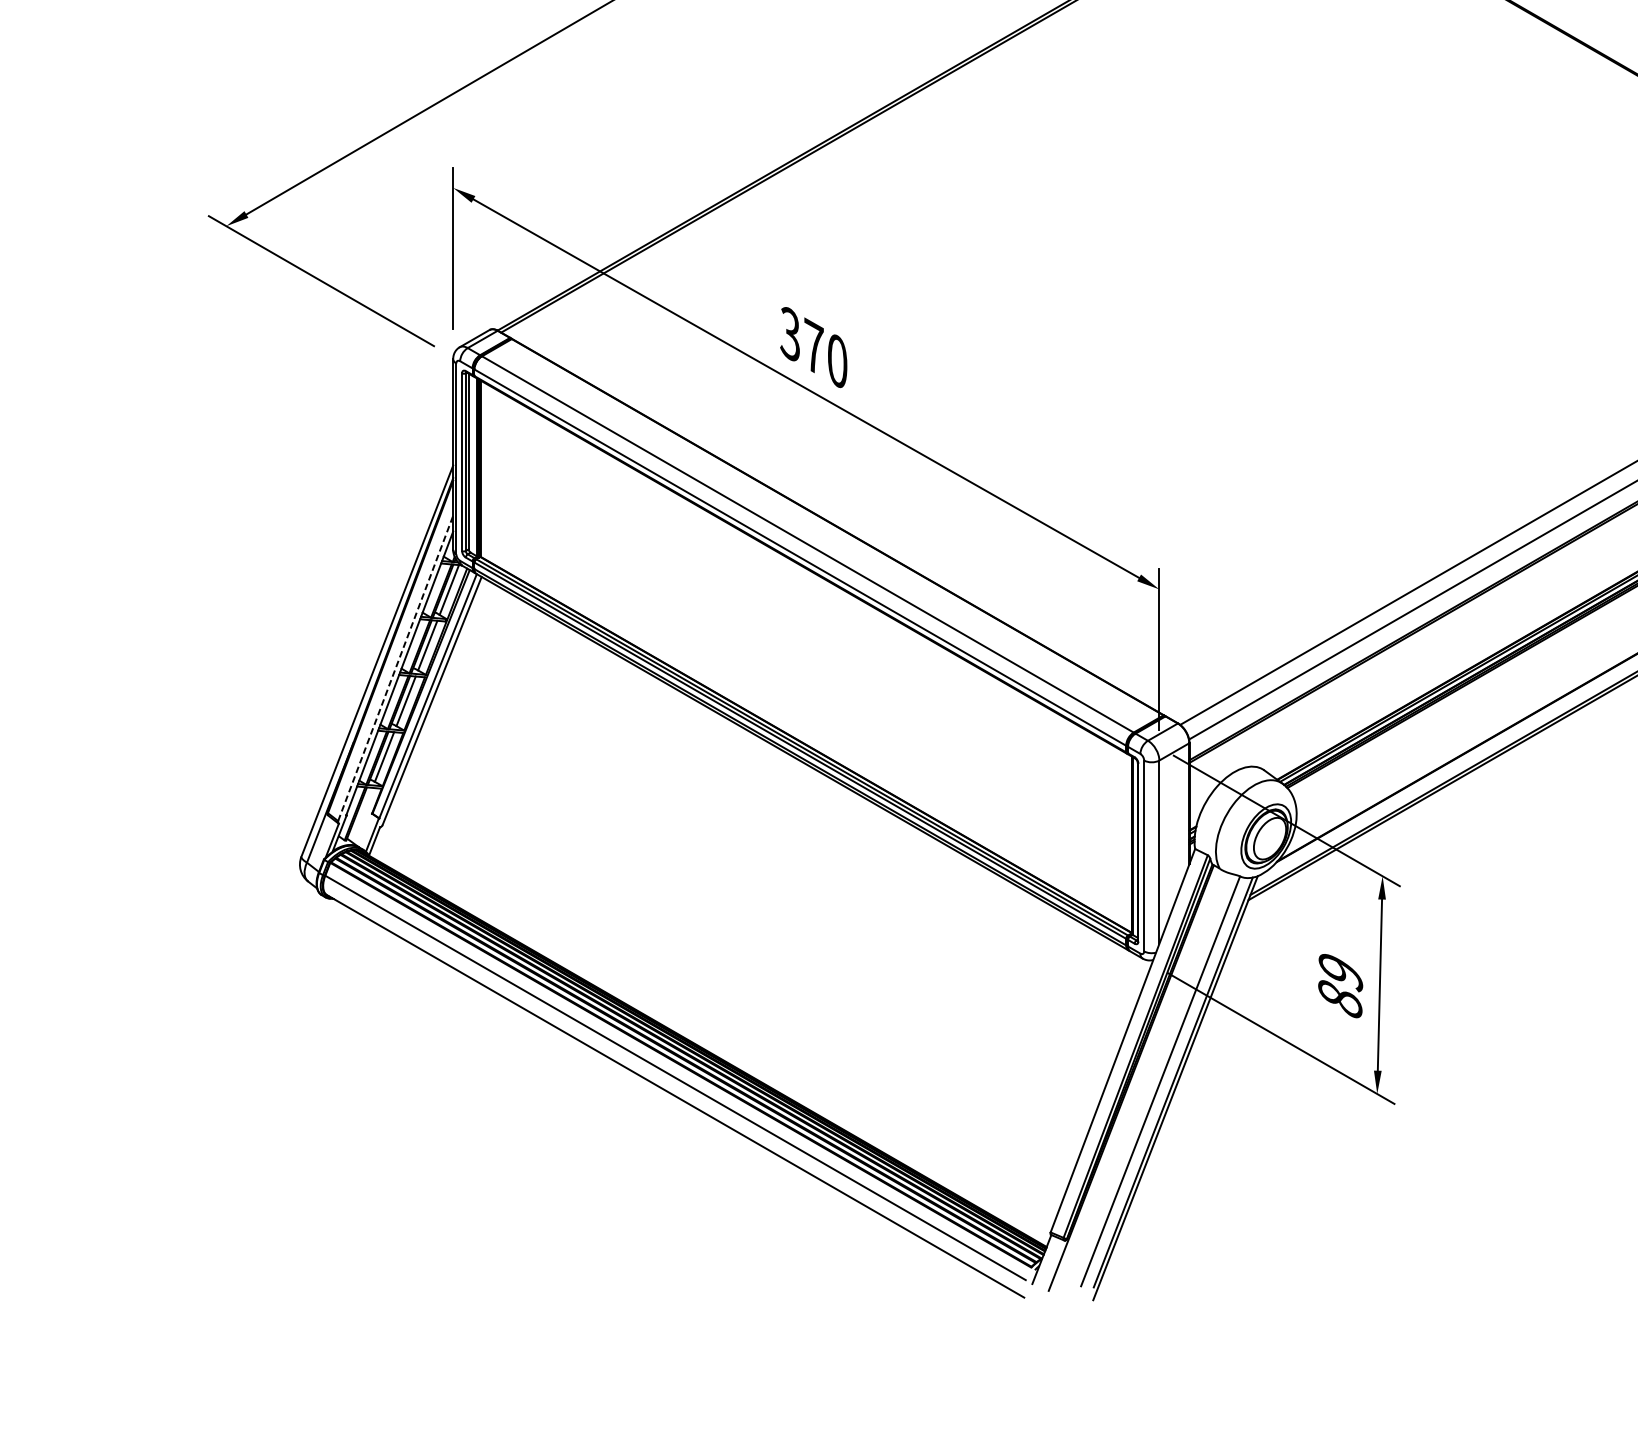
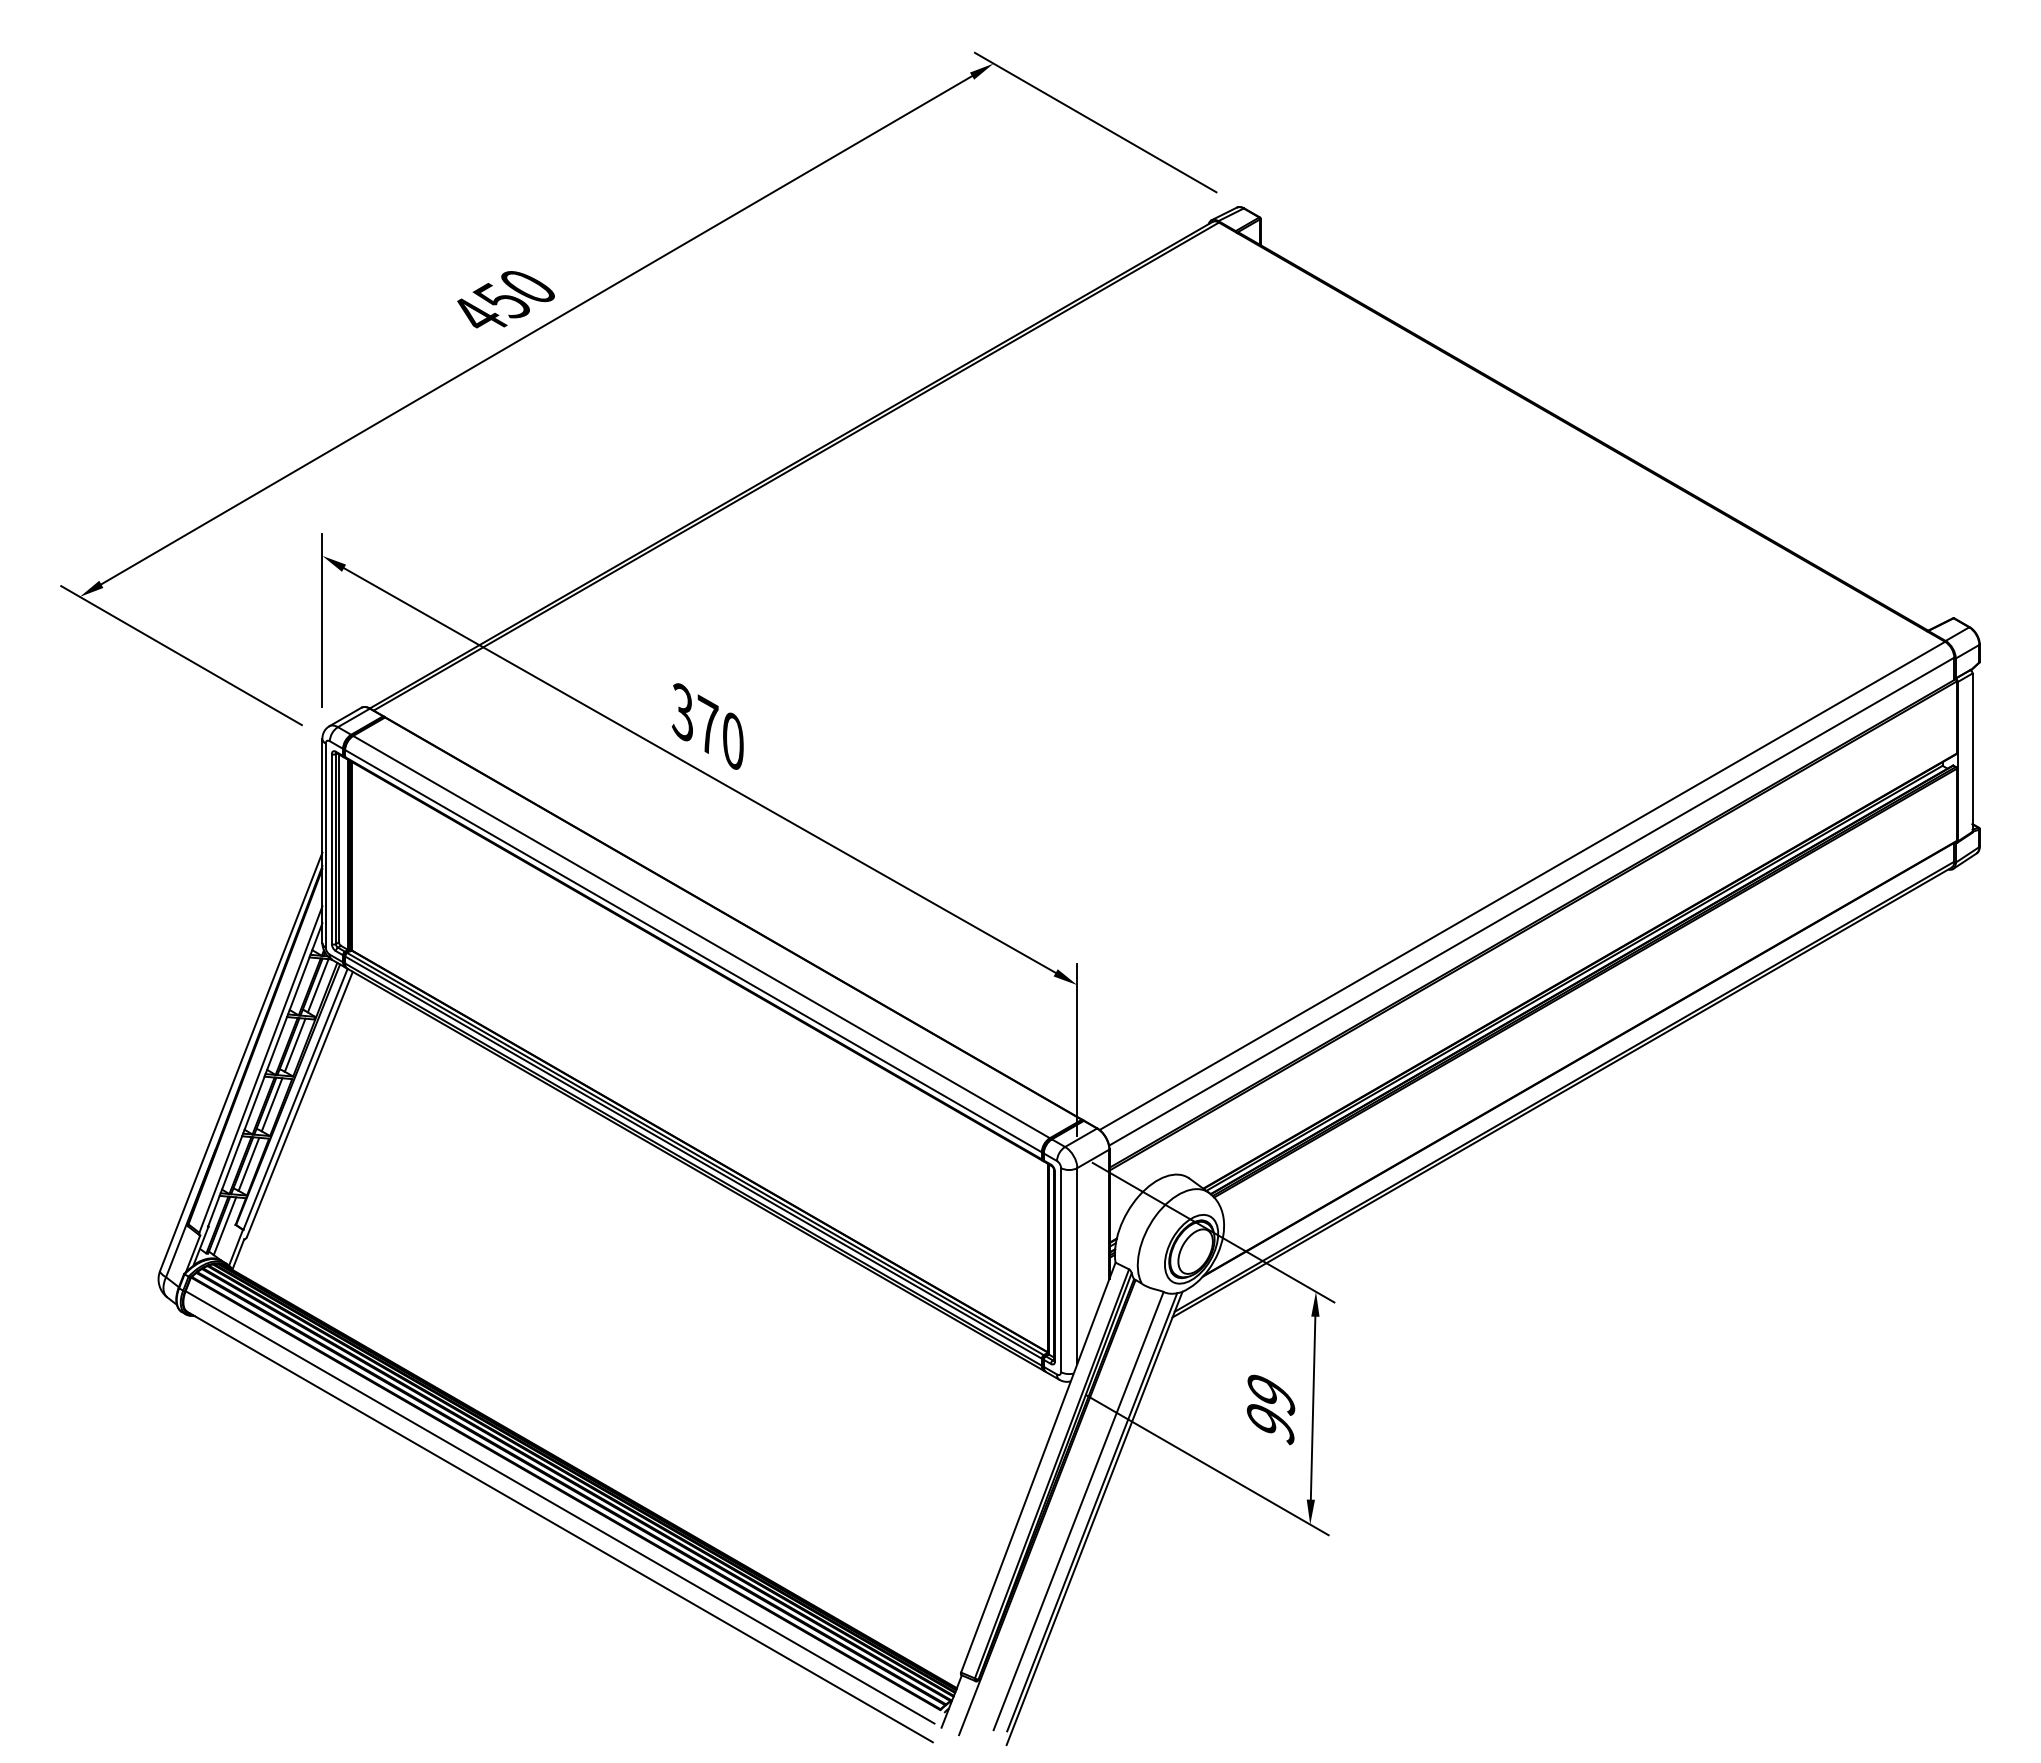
line: (396, 668) -> (261, 1069), dashed -> solid
line: (361, 815) -> (224, 1226), added
text: (1340, 999) -> (1270, 1423), 89 -> 99

